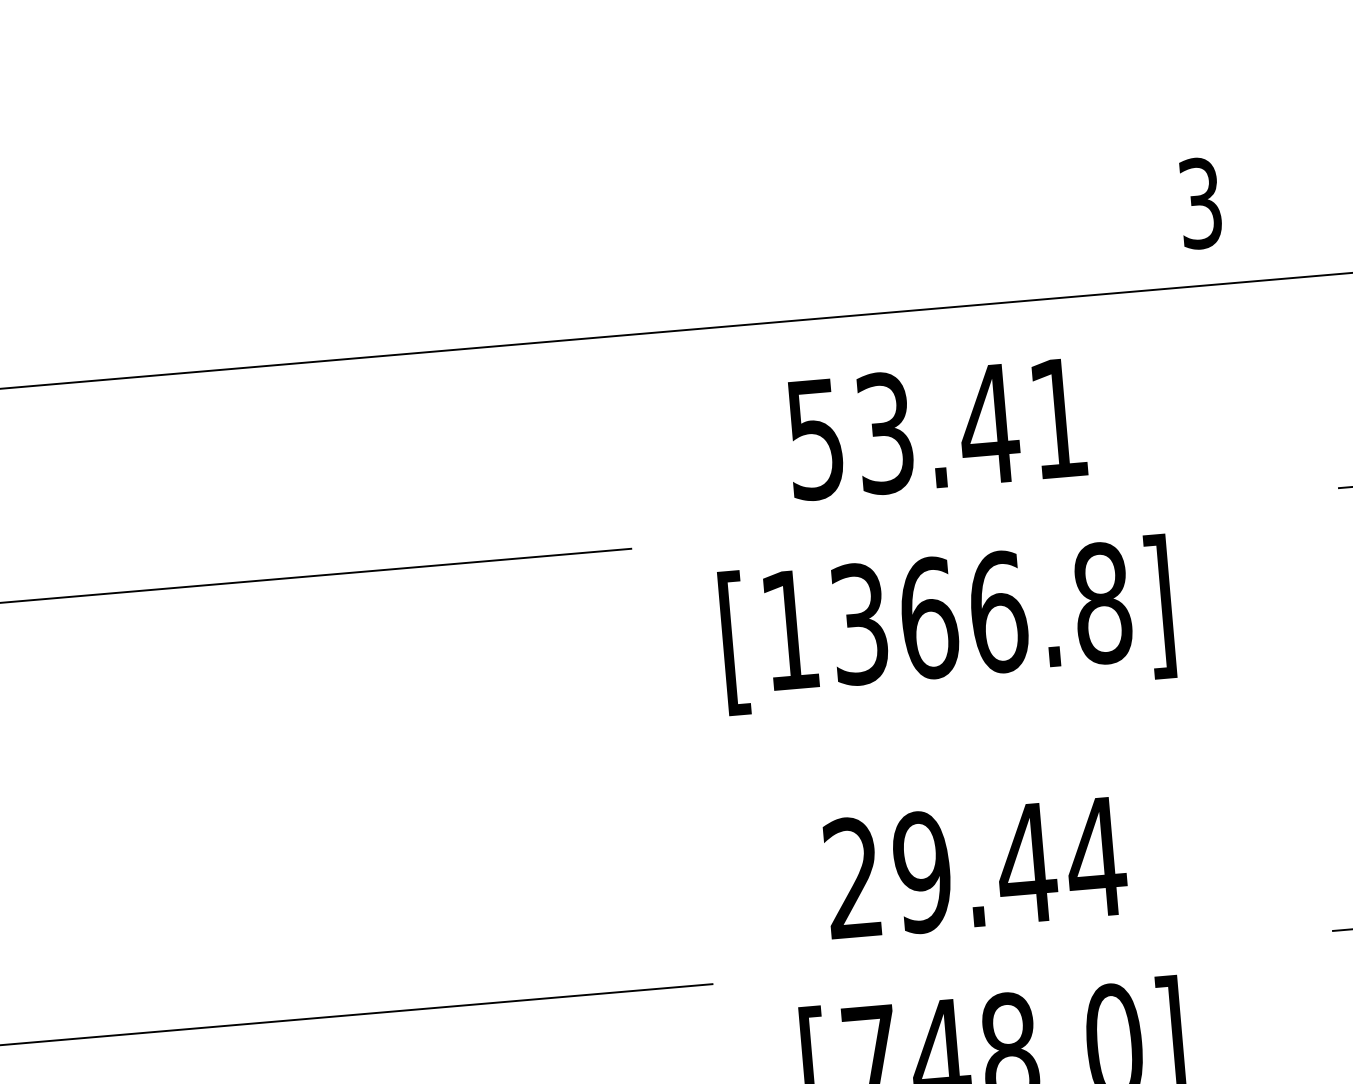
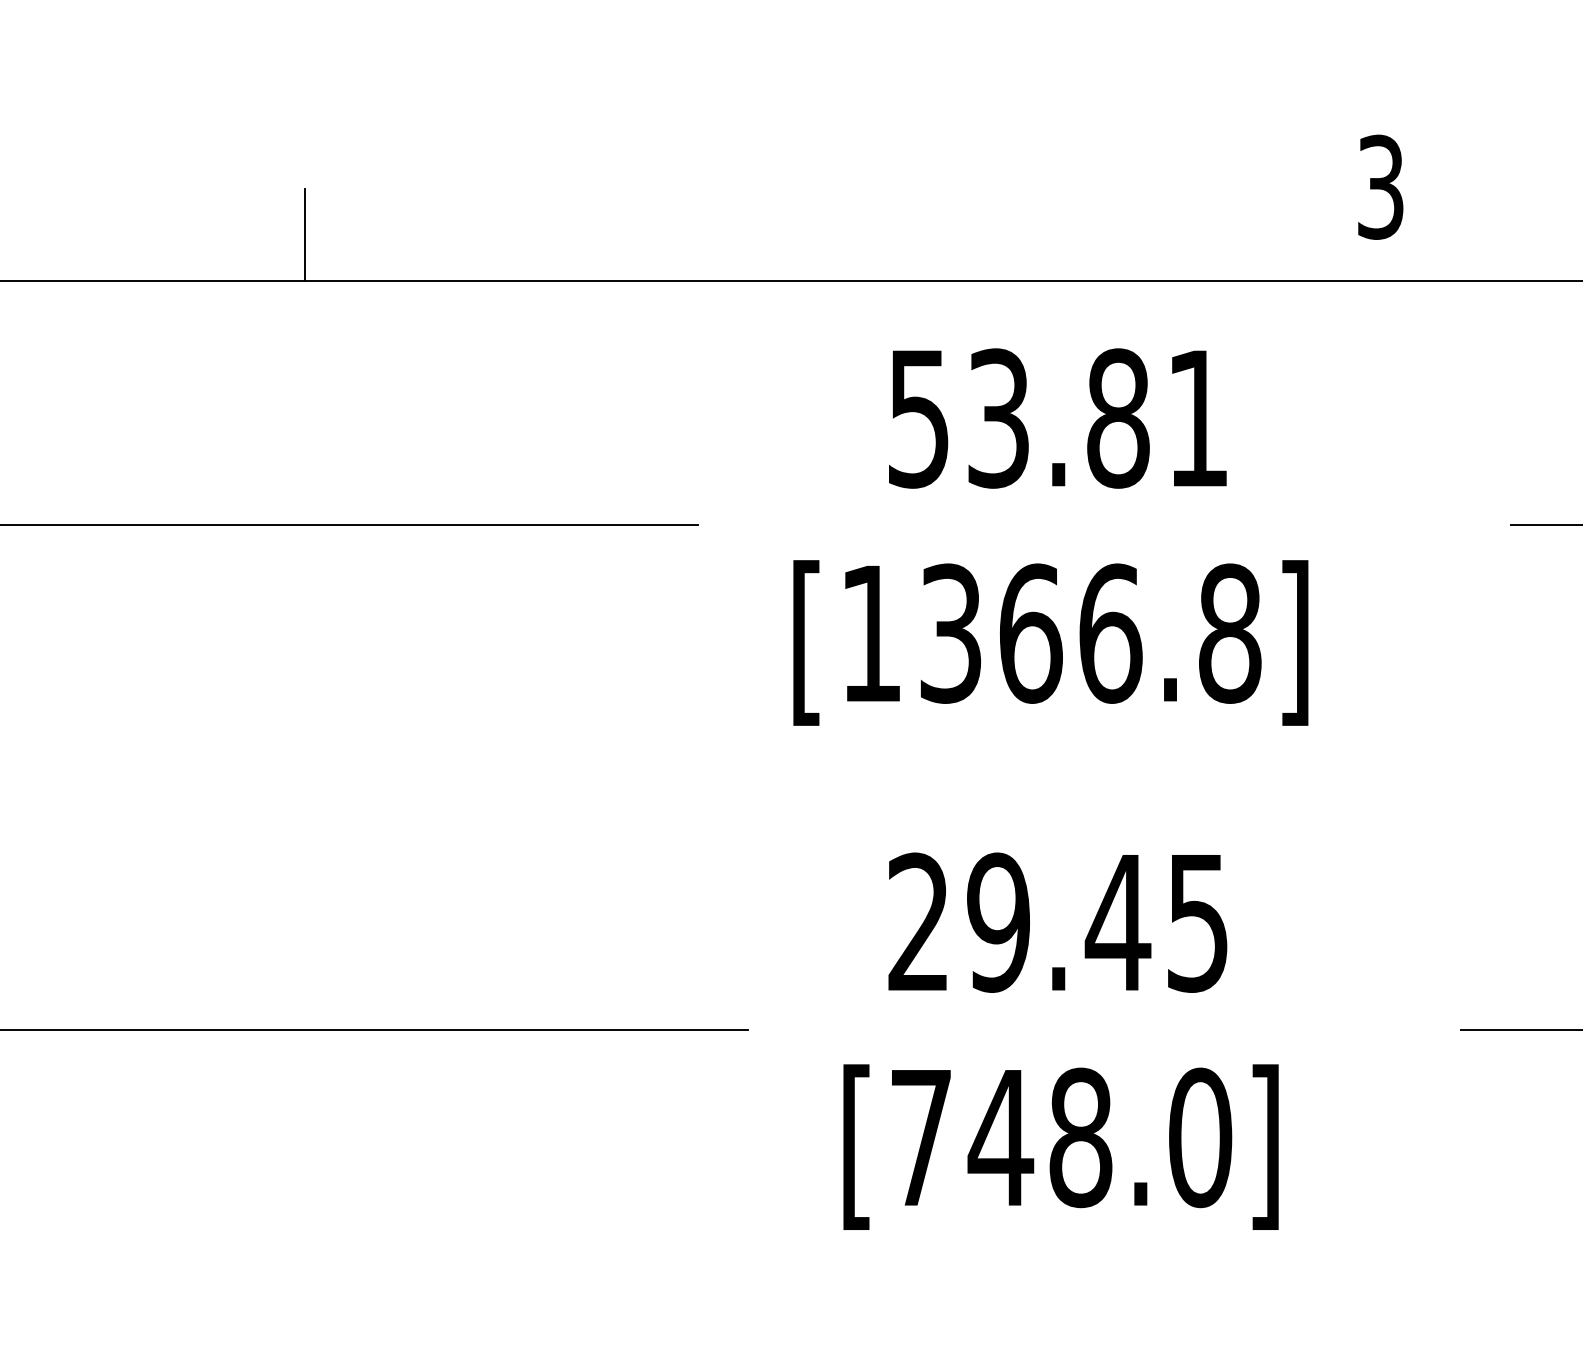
line: (267, 325) -> (305, 235), added
text: (988, 424) -> (1117, 418), 53.41 -> 53.81
text: (1095, 858) -> (1197, 923), 29.44 -> 29.45

